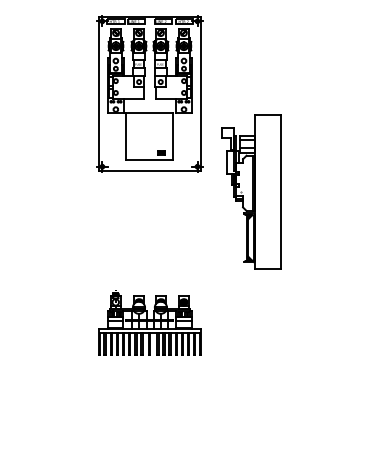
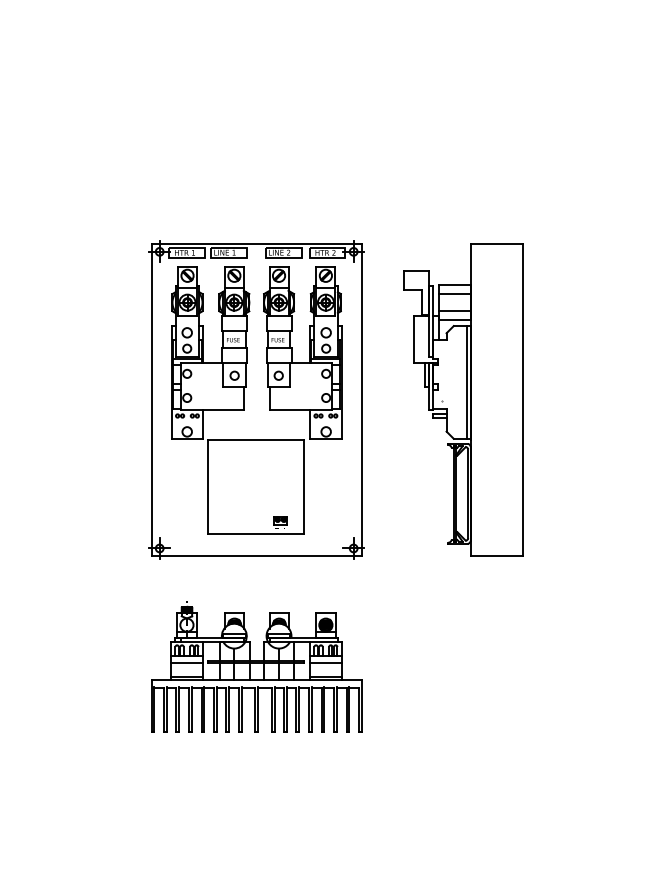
part: (149, 93) -> (255, 399), moved

